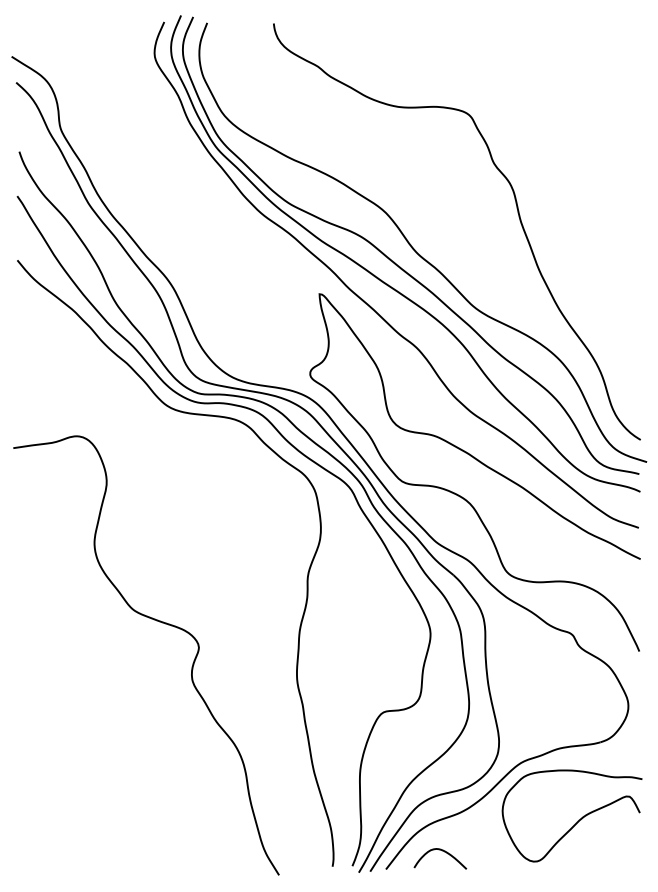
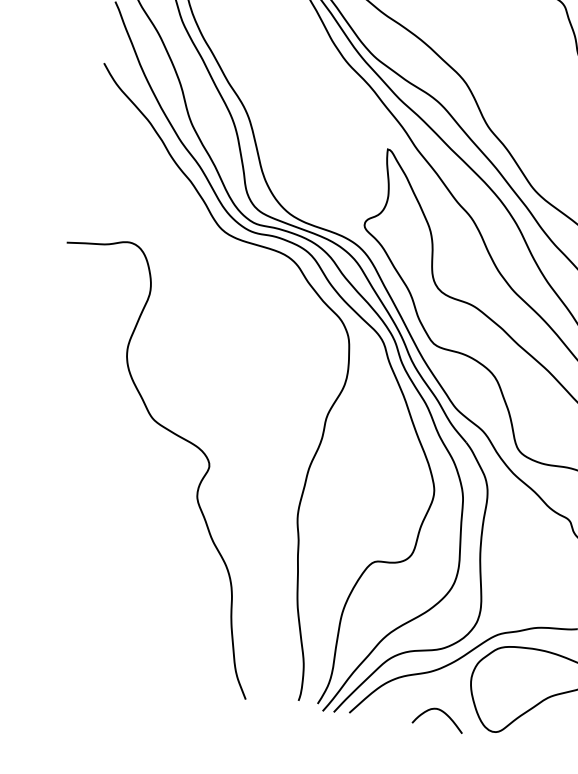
curve: (444, 852) -> (443, 713), moved

